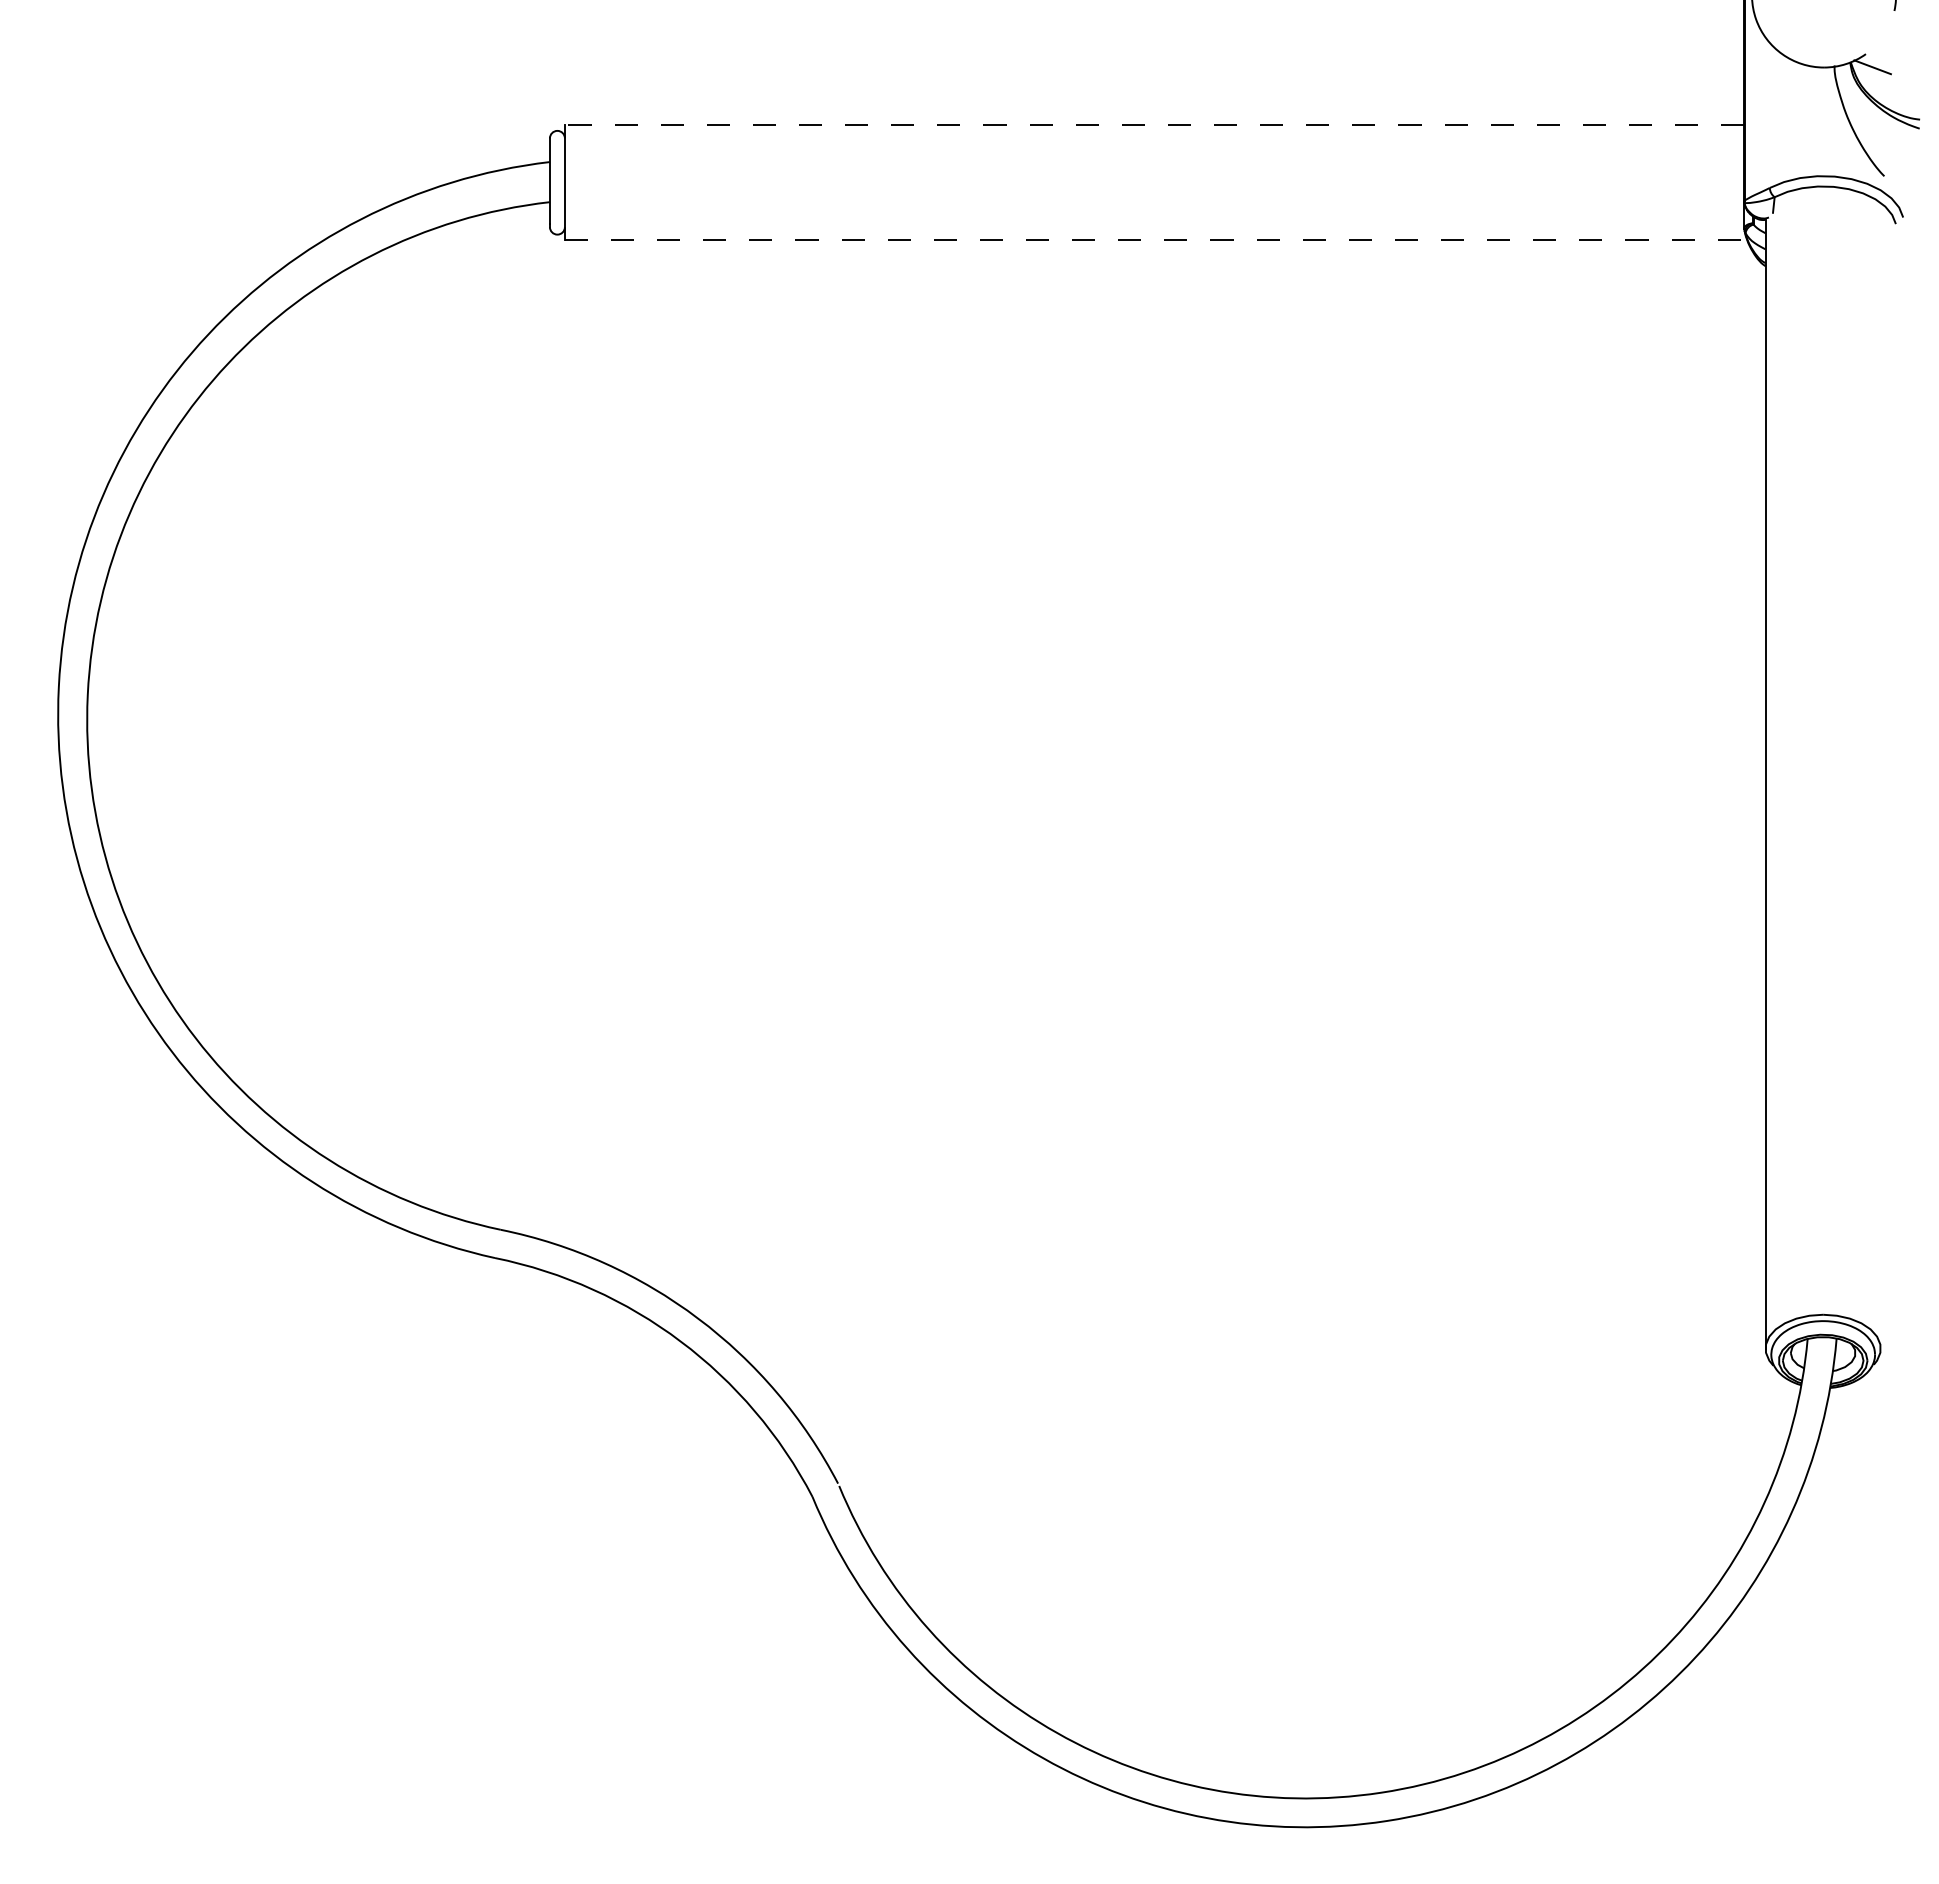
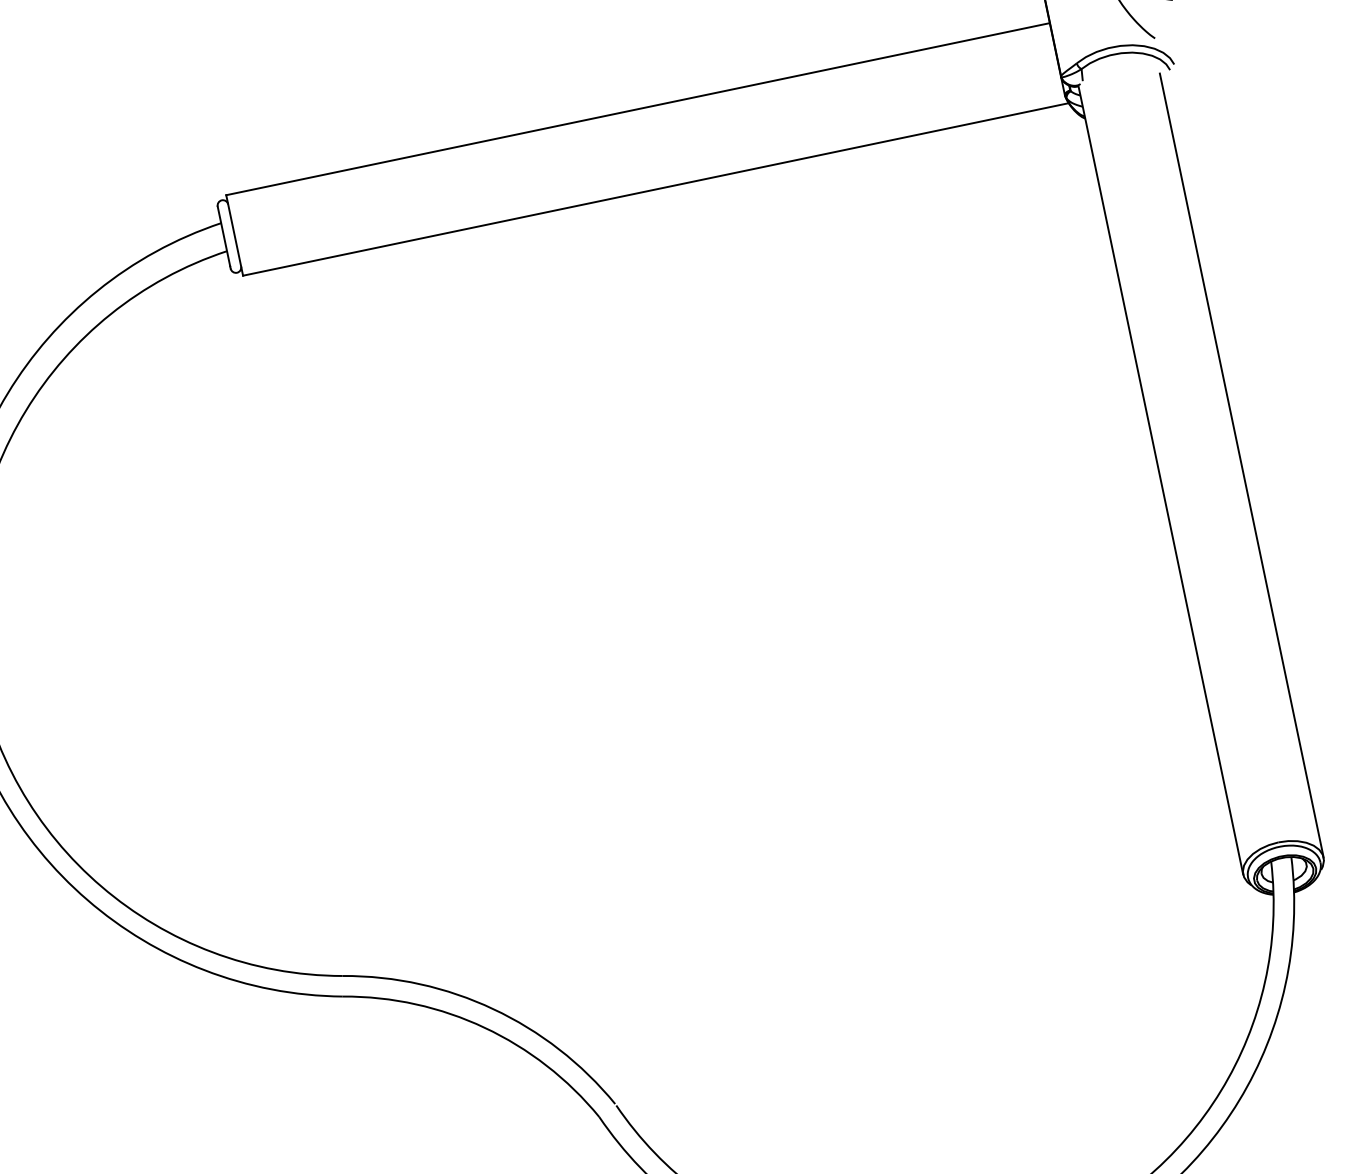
line: (1154, 125) -> (638, 109), dashed -> solid
line: (1156, 240) -> (656, 189), dashed -> solid
line: (1880, 786) -> (1241, 465), added

